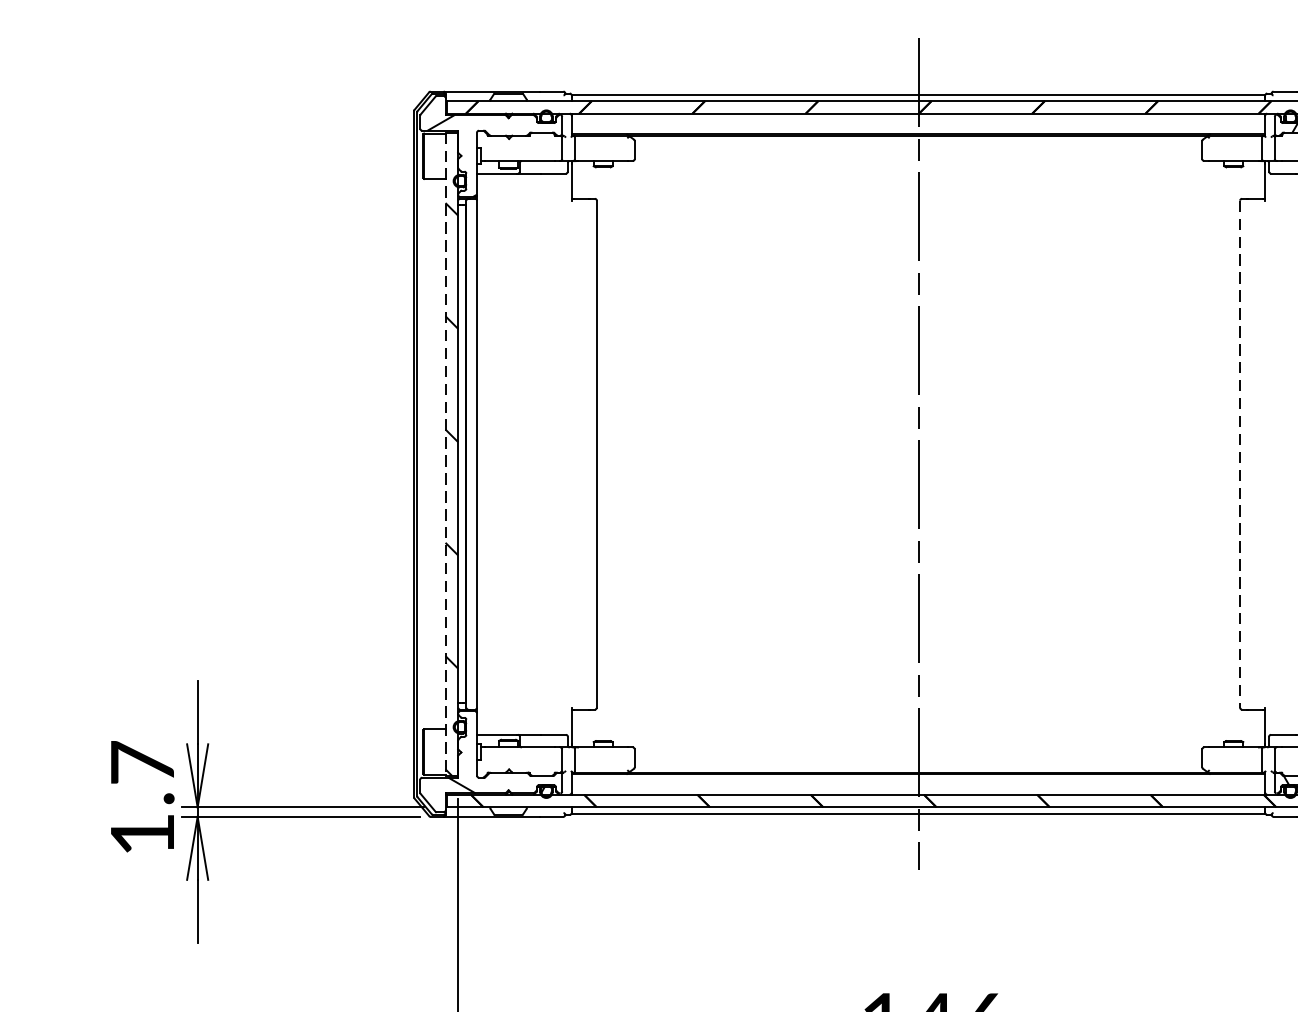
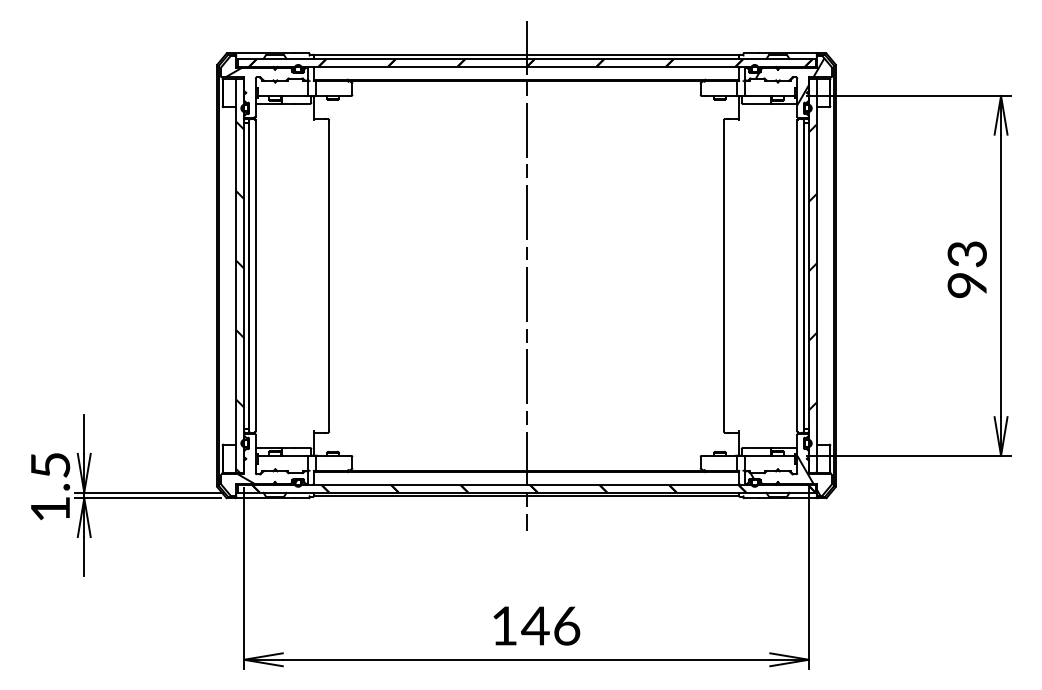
line: (1239, 453) -> (723, 275), dashed -> solid
line: (445, 455) -> (236, 276), dashed -> solid
text: (142, 761) -> (50, 464), 1.7 -> 1.5

